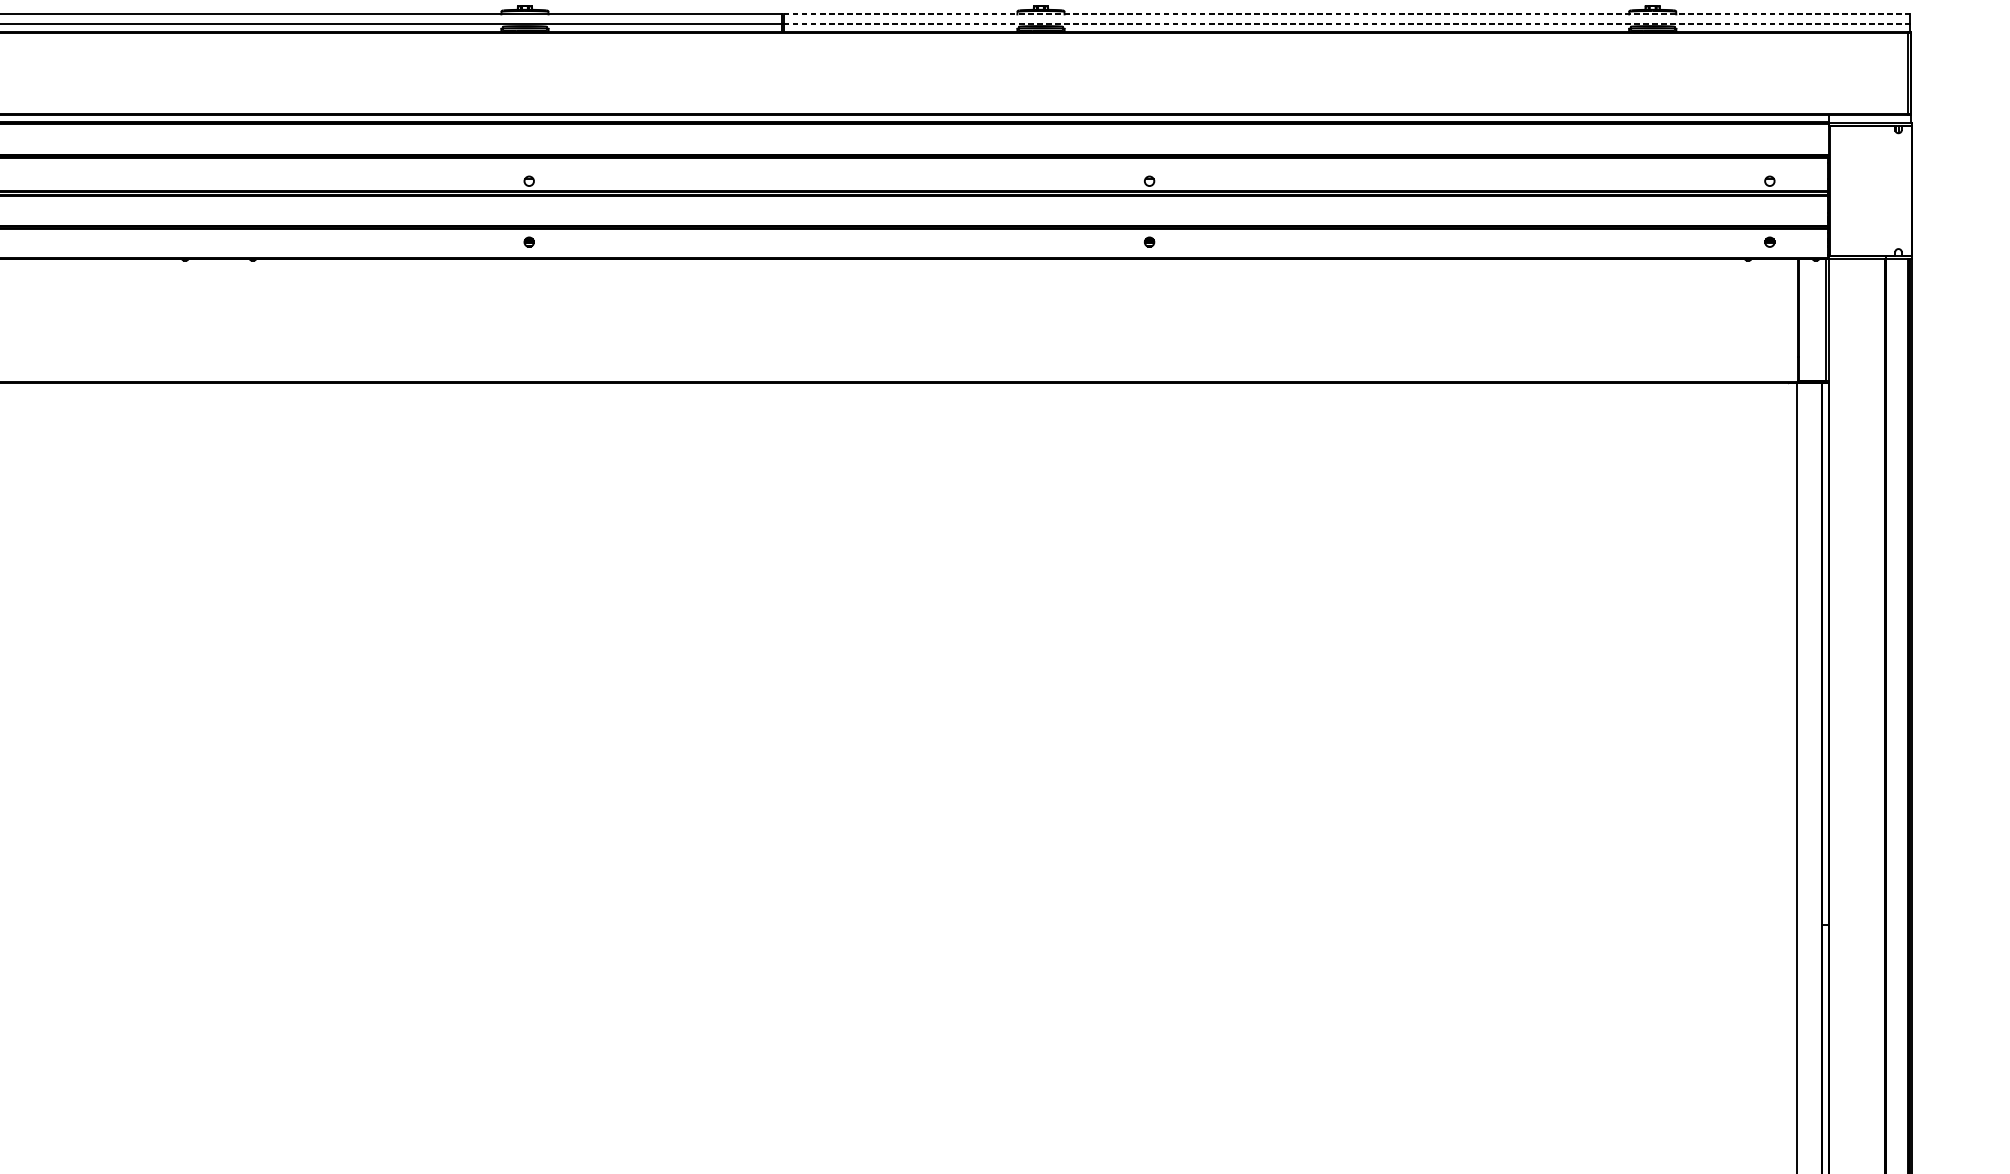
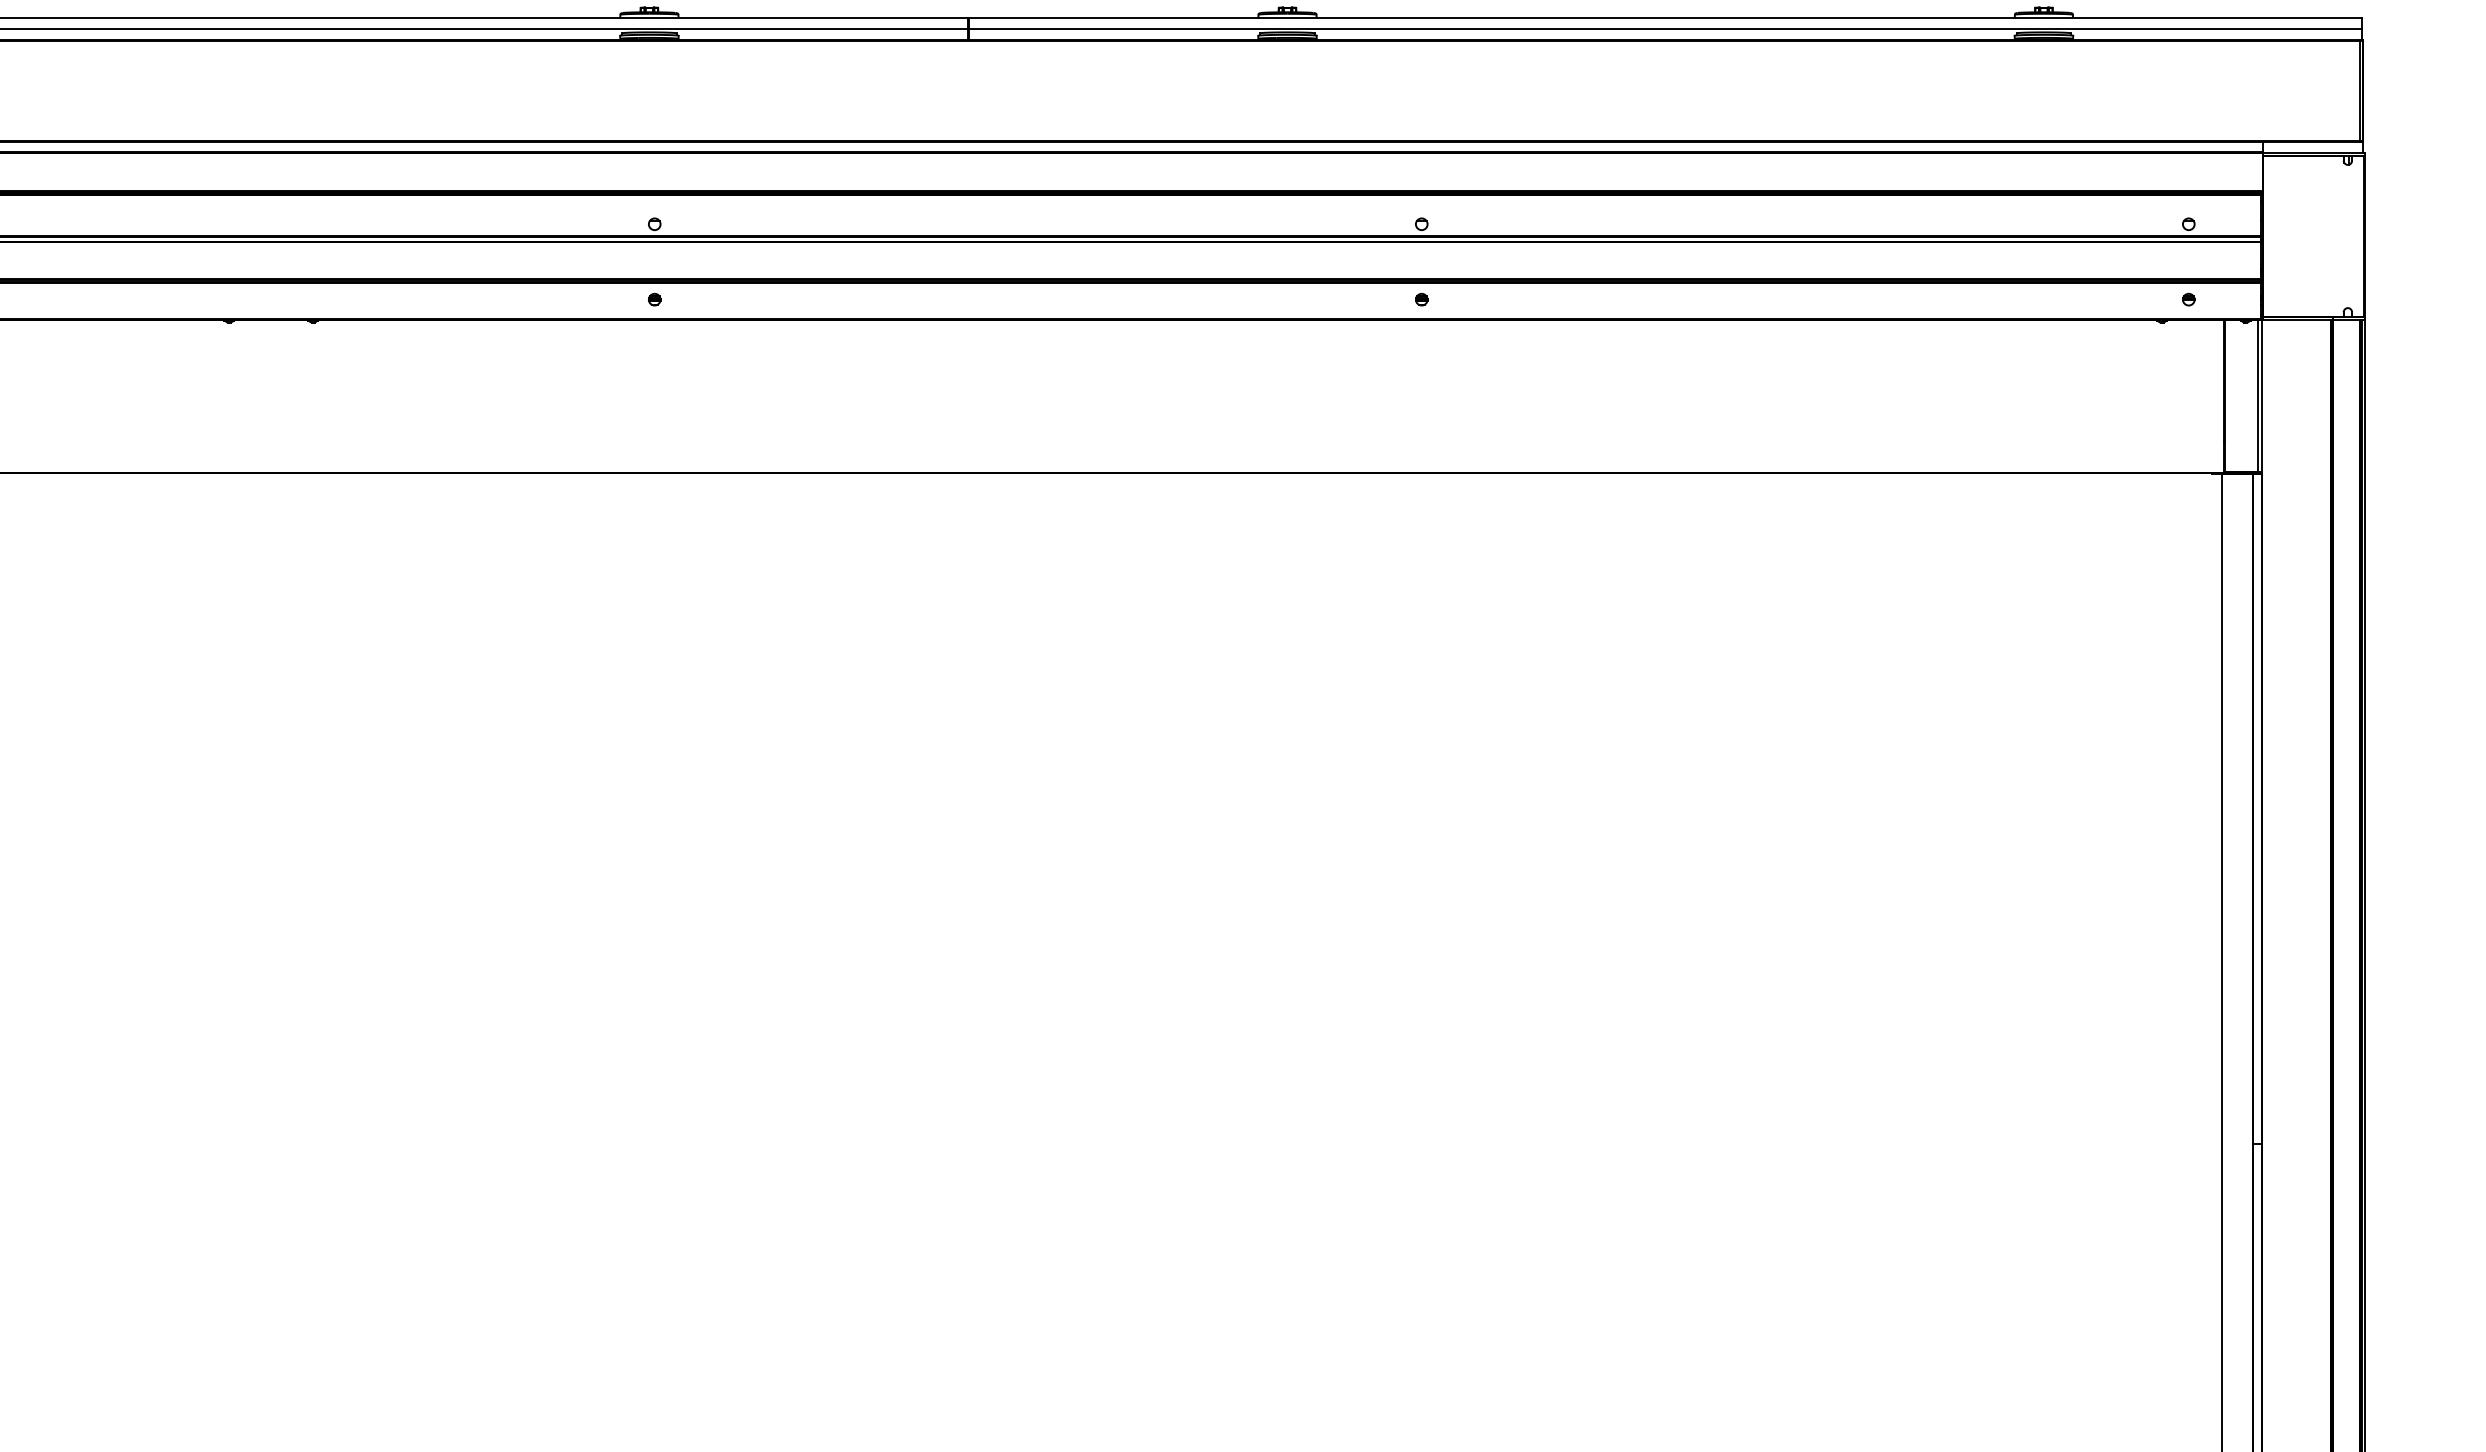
line: (1347, 14) -> (1666, 17), dashed -> solid
line: (1347, 23) -> (1666, 29), dashed -> solid

